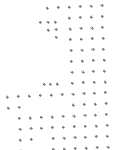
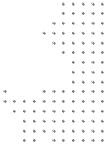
part: (48, 29) -> (53, 42), size x1.43
part: (50, 83) -> (53, 91), size x1.67
part: (45, 106) -> (48, 111), added

